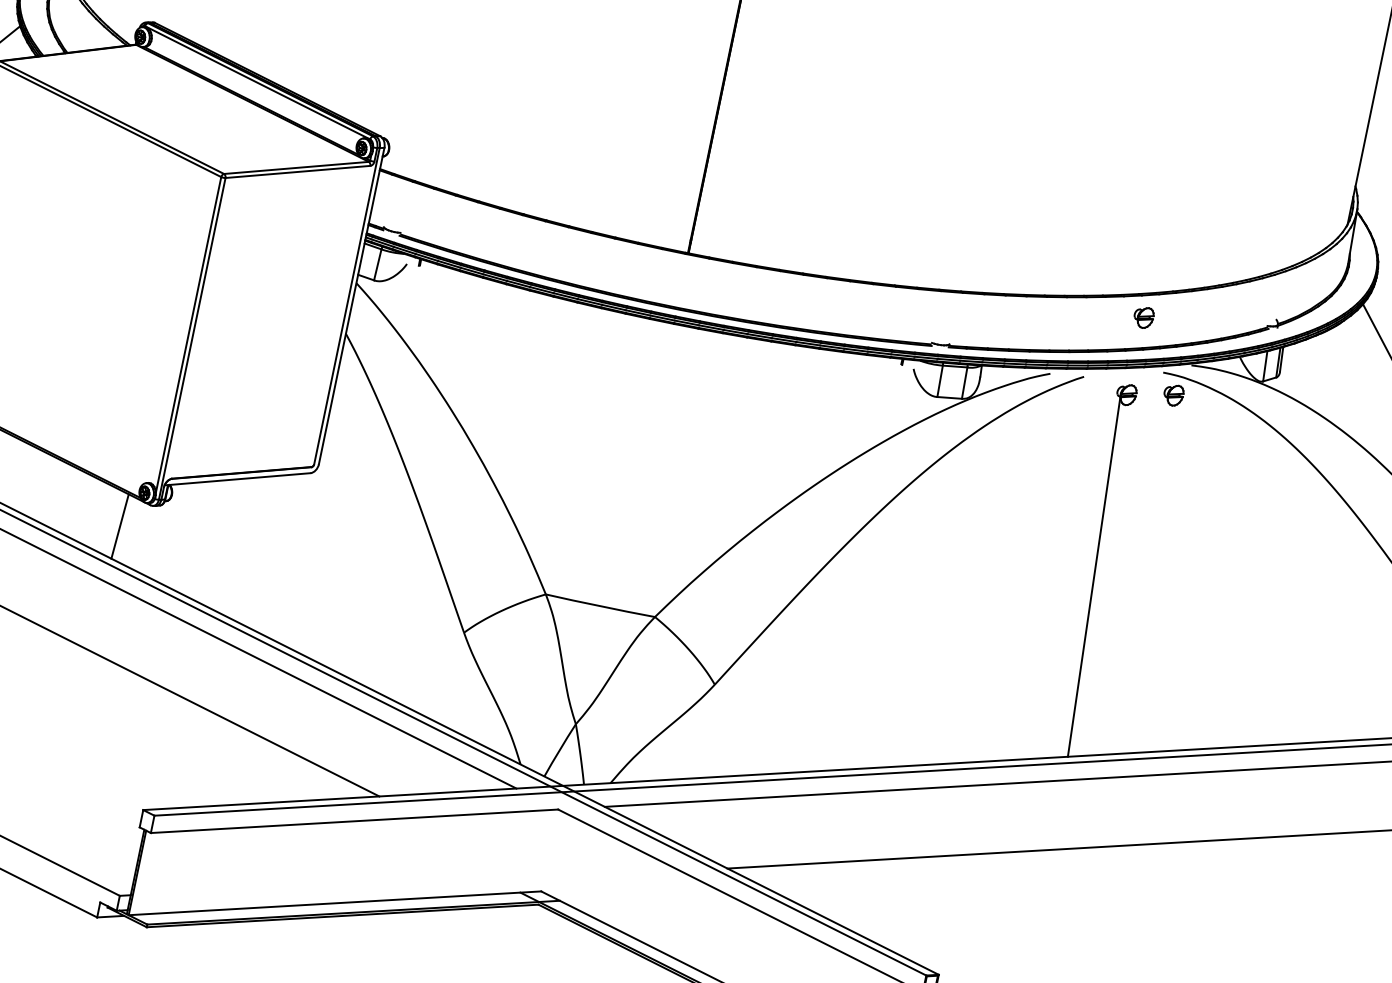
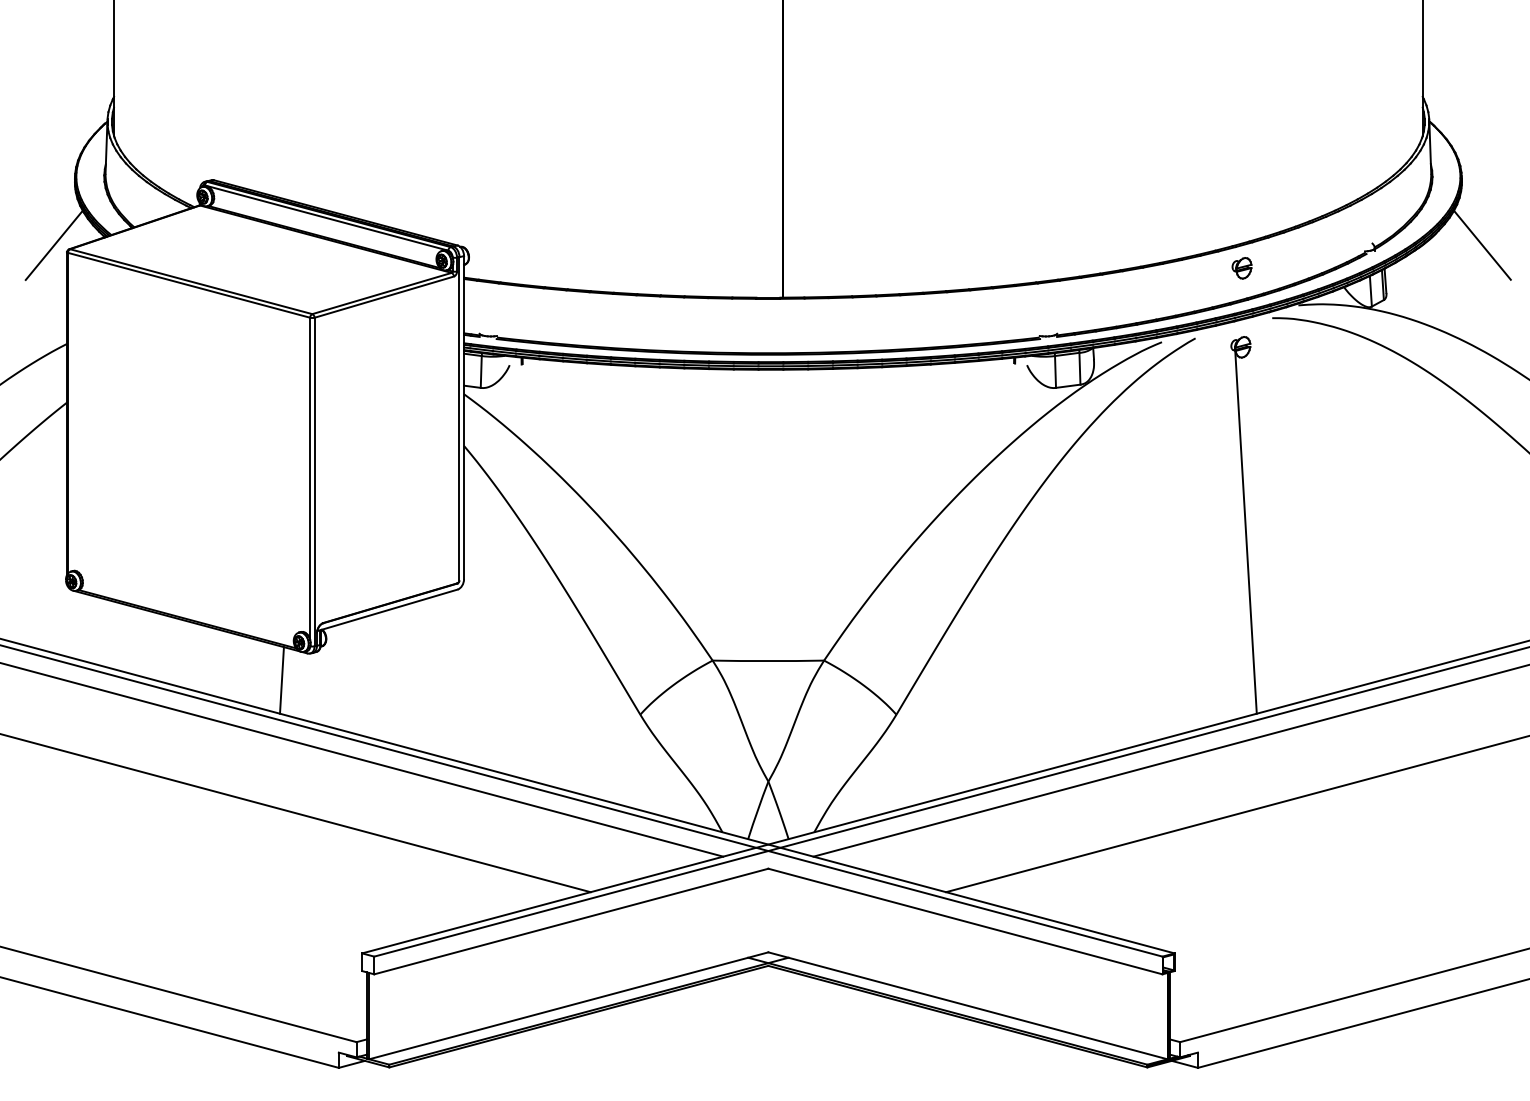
part: (1173, 395) -> (1286, 338), removed

